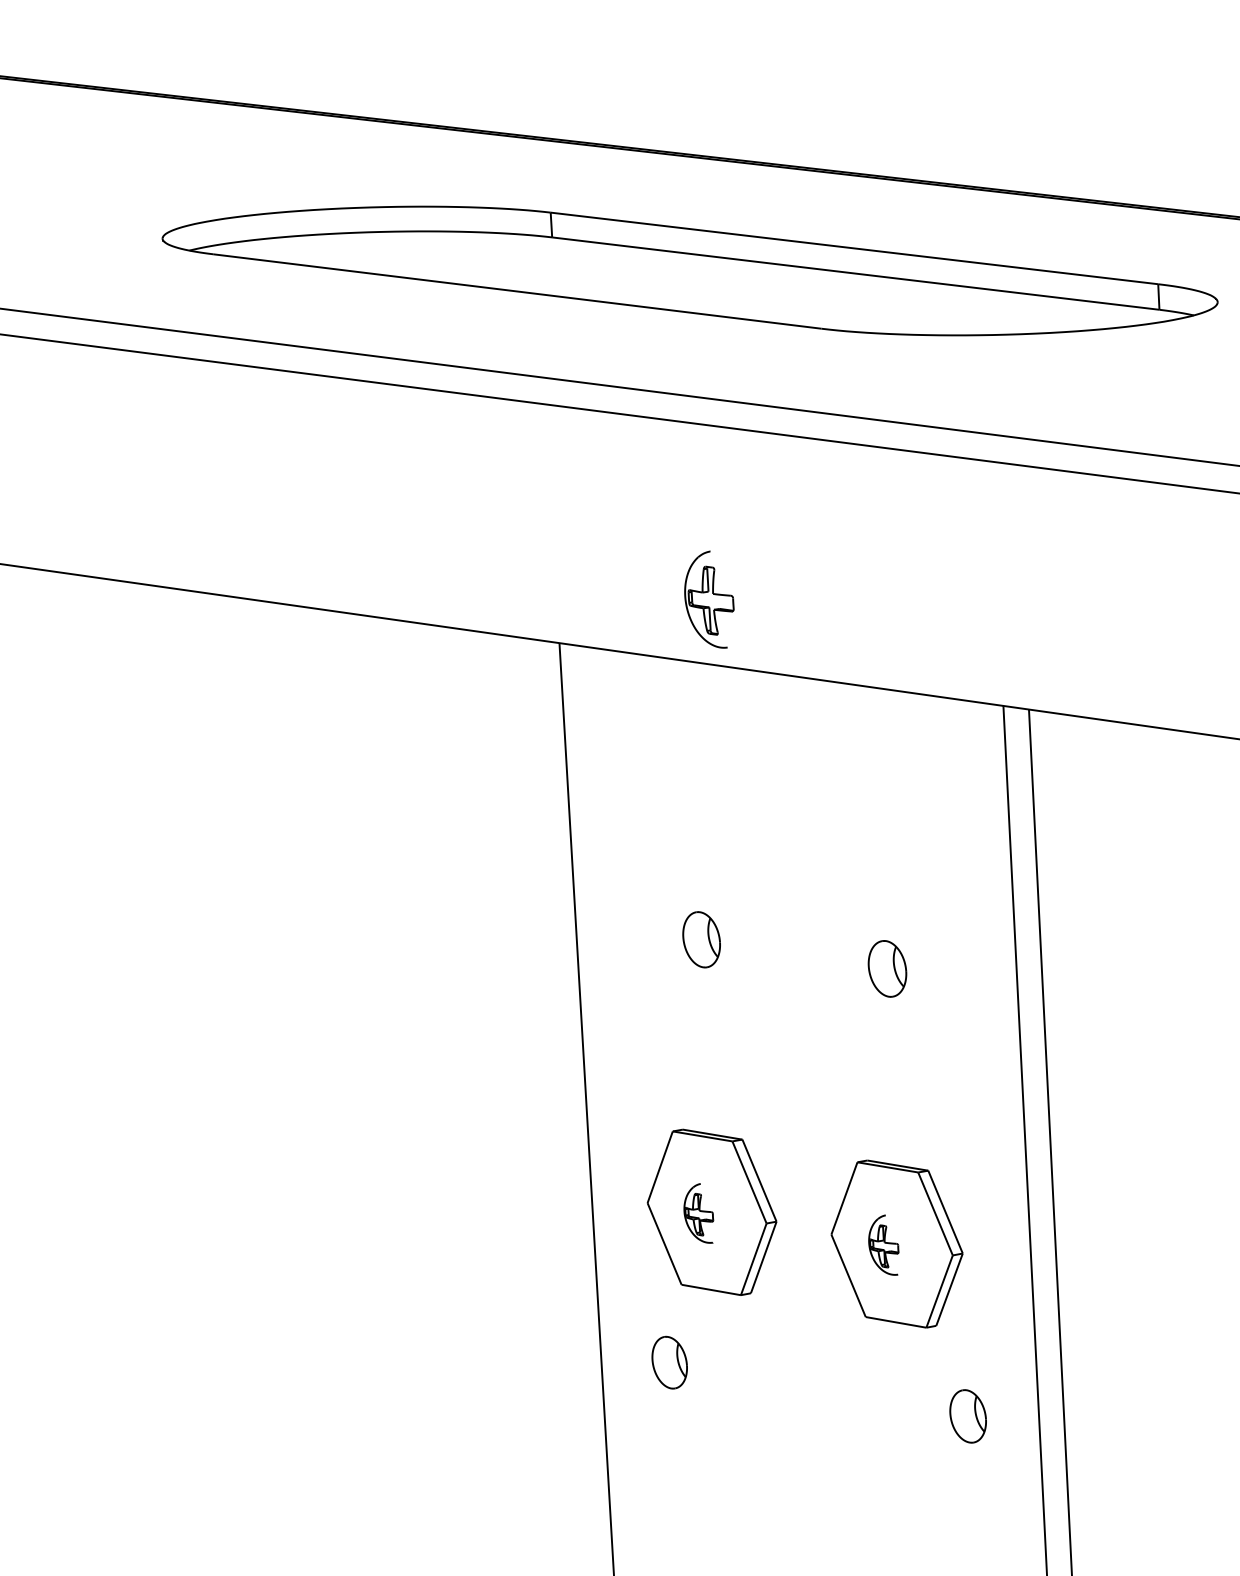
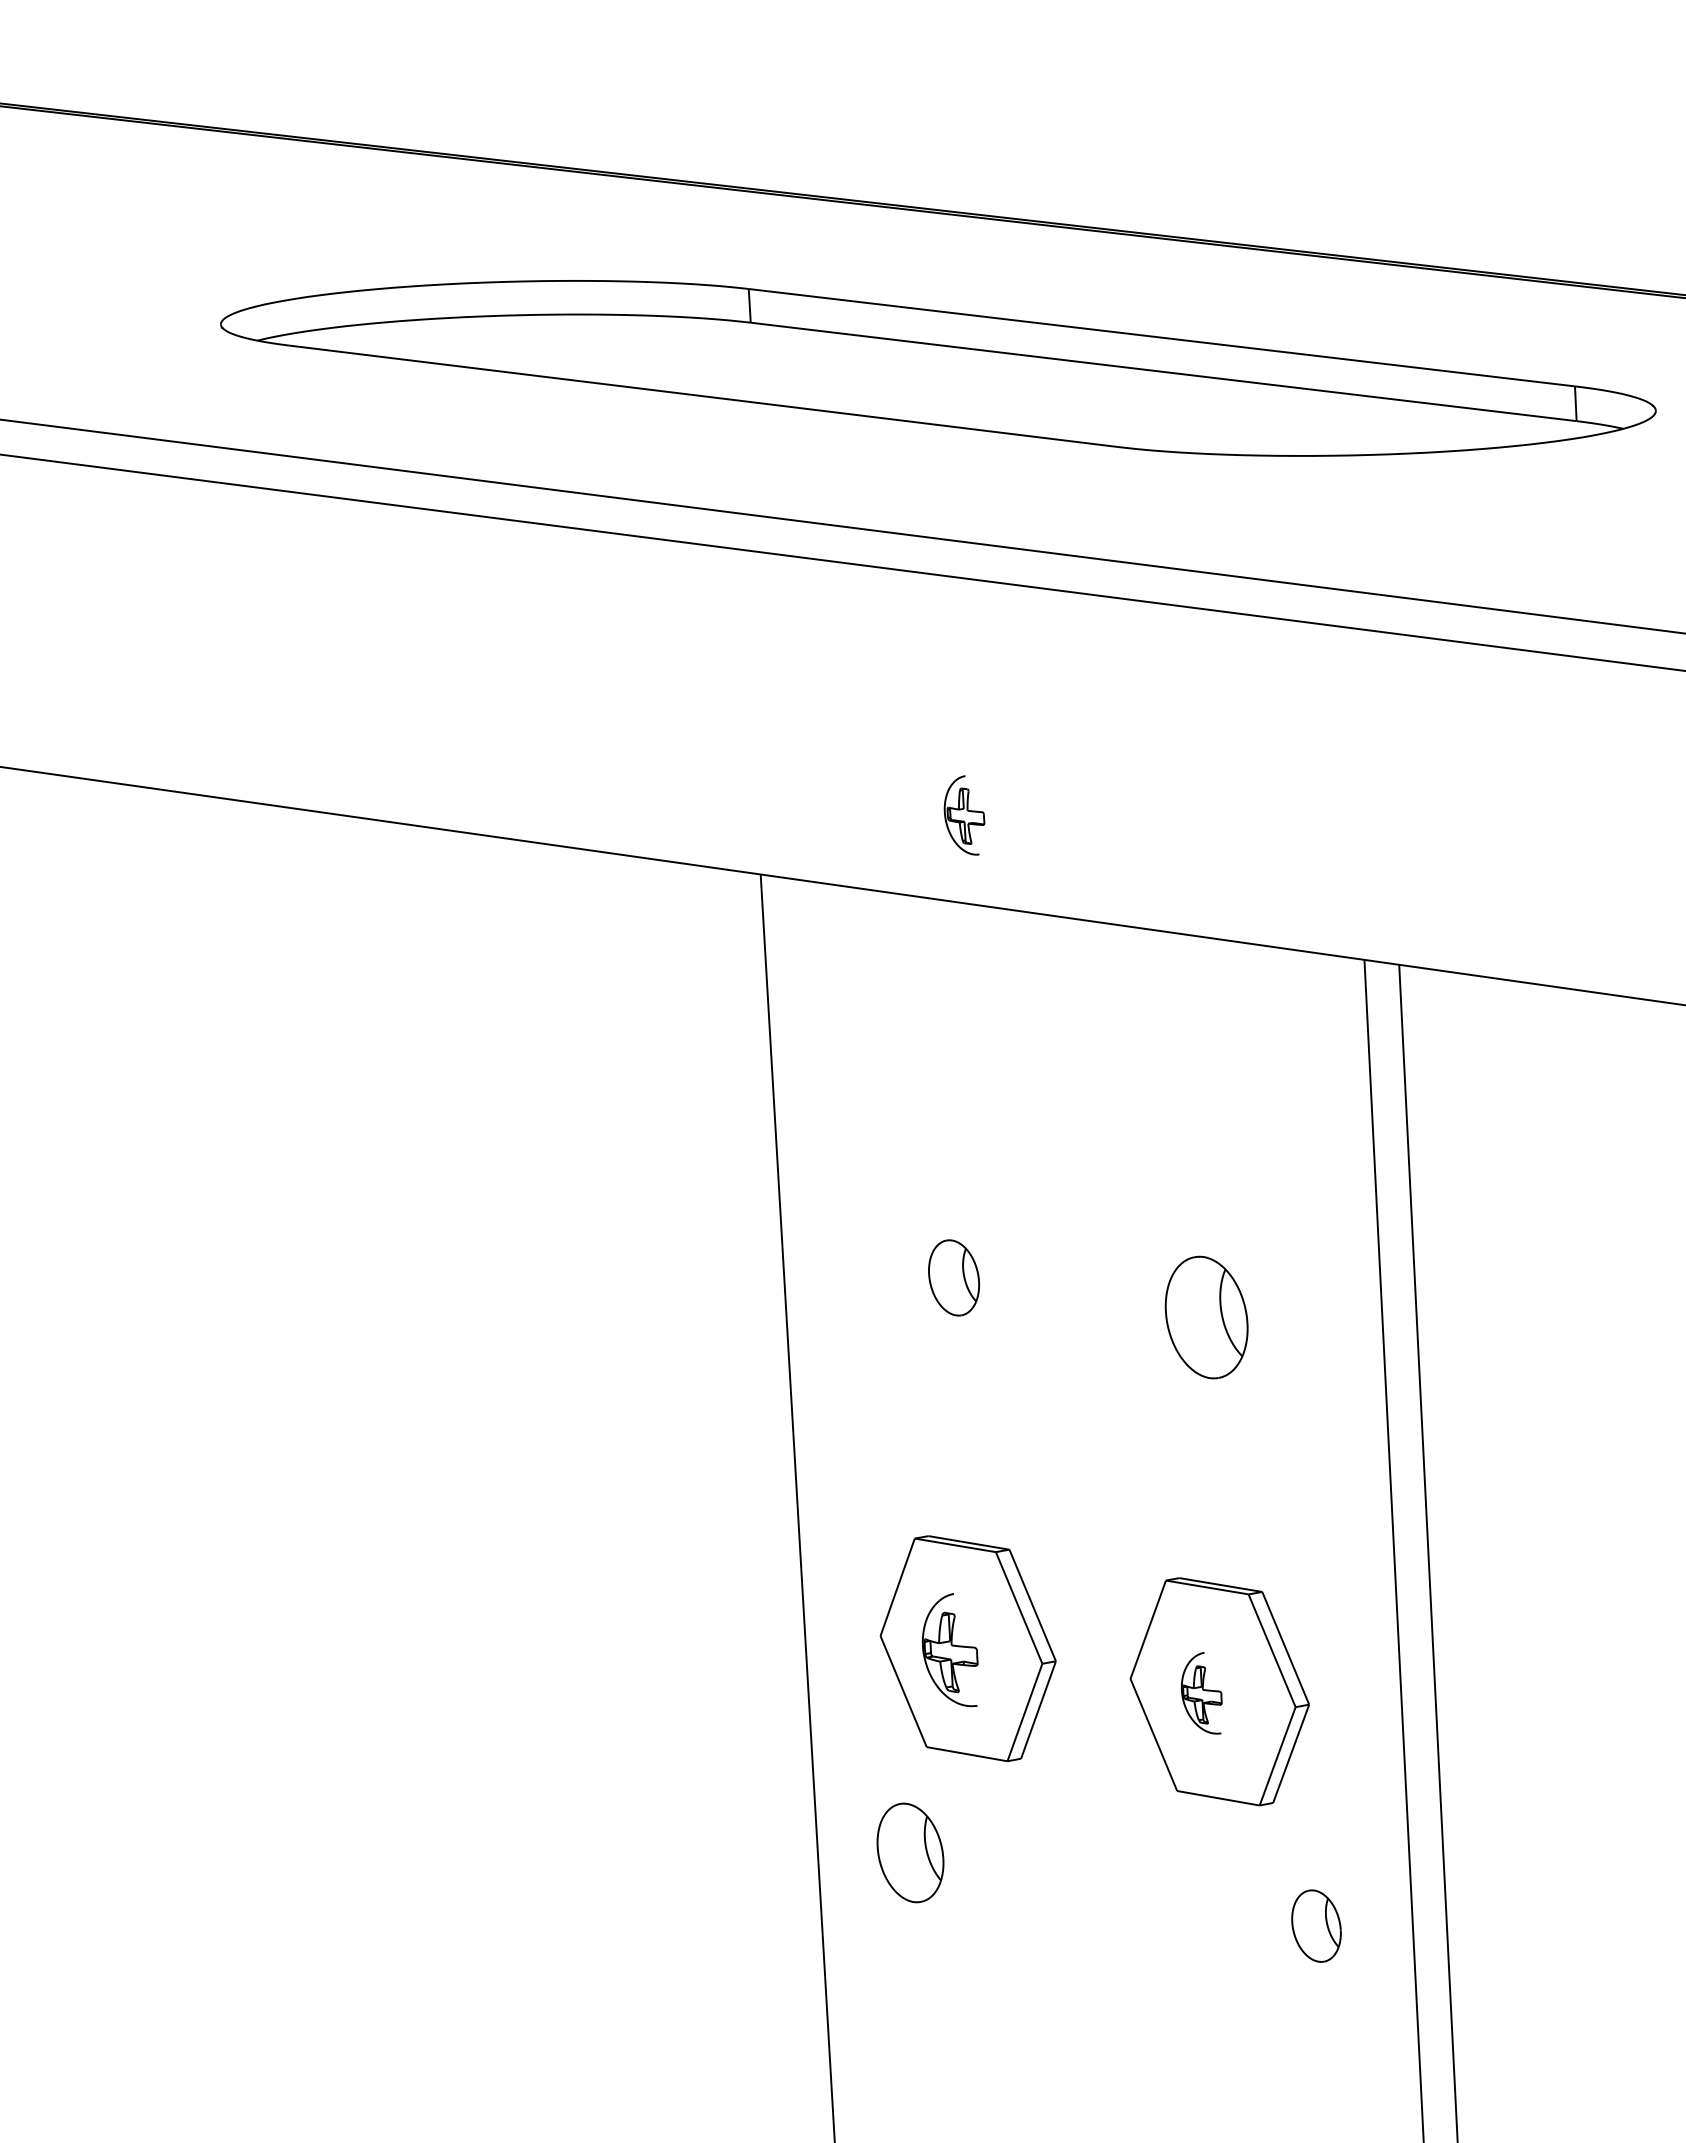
part: (709, 599) -> (964, 815), size x0.6
part: (887, 968) -> (1206, 1317), size x1.6
part: (698, 1213) -> (949, 1649), size x1.4
part: (669, 1363) -> (910, 1853), size x1.4

